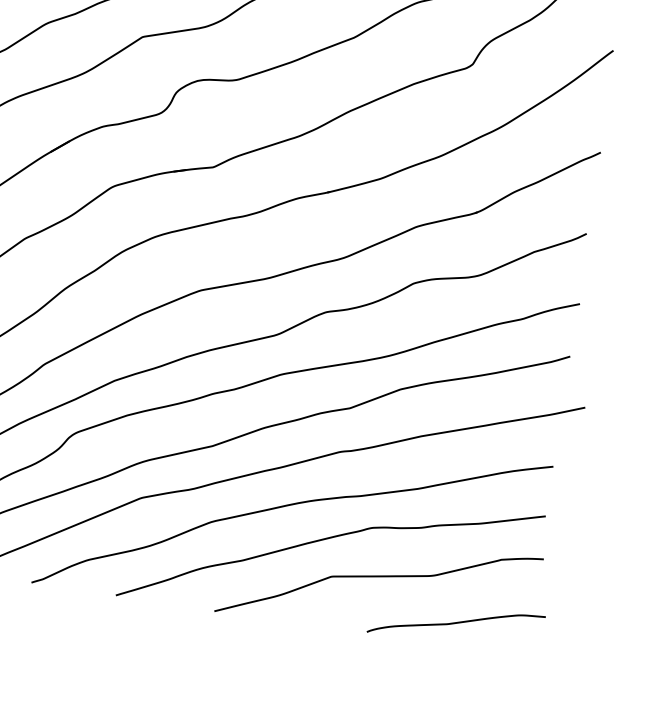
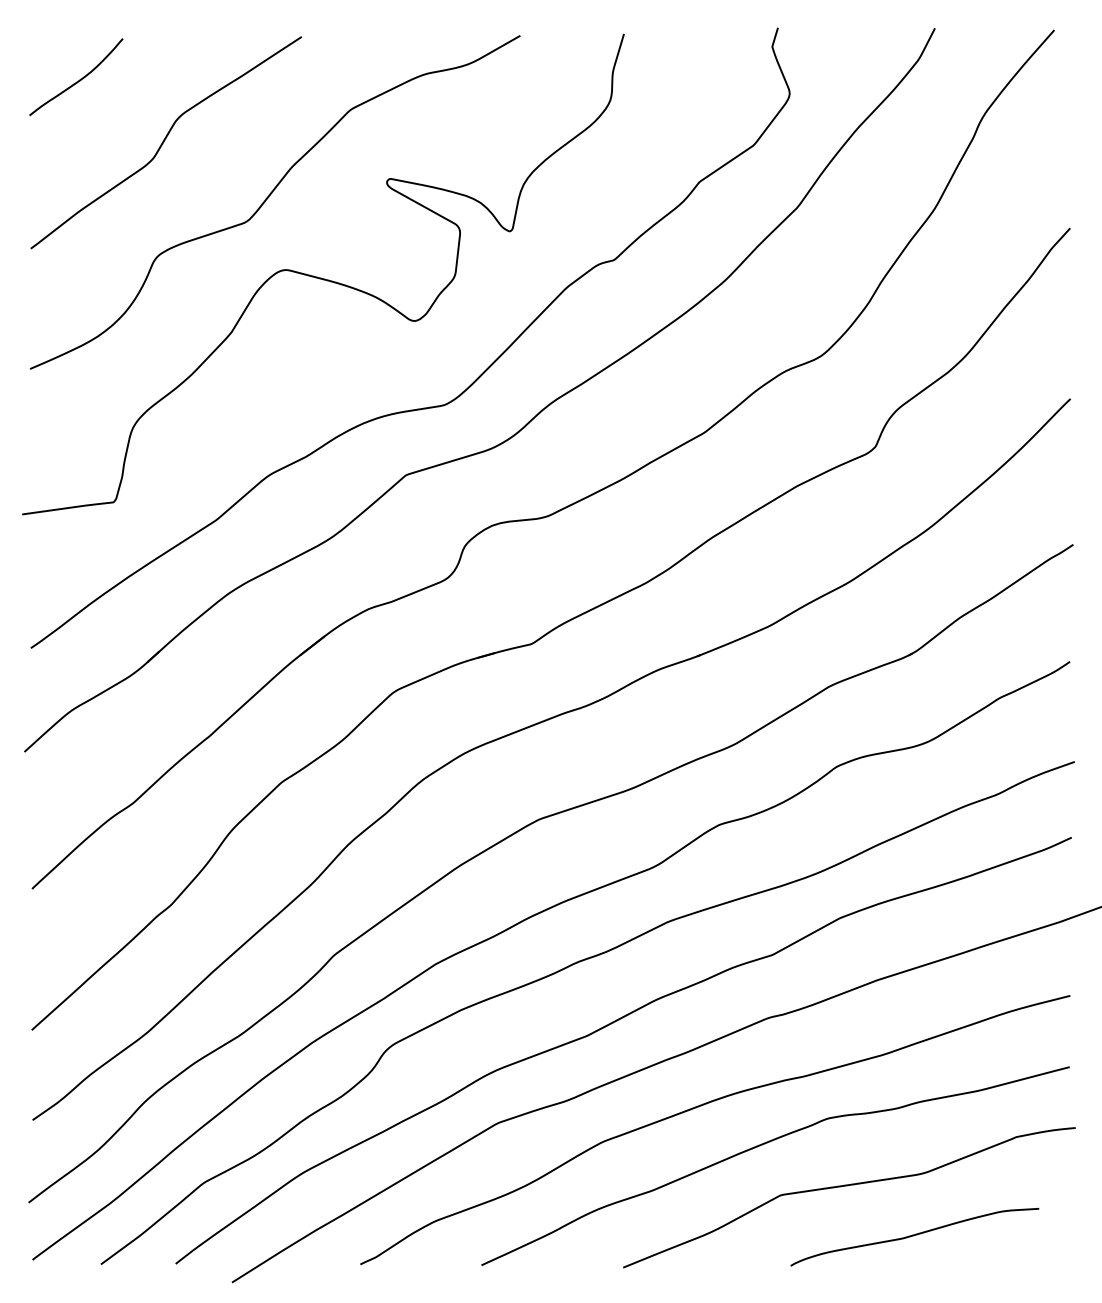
curve: (456, 623) -> (914, 1235), moved

